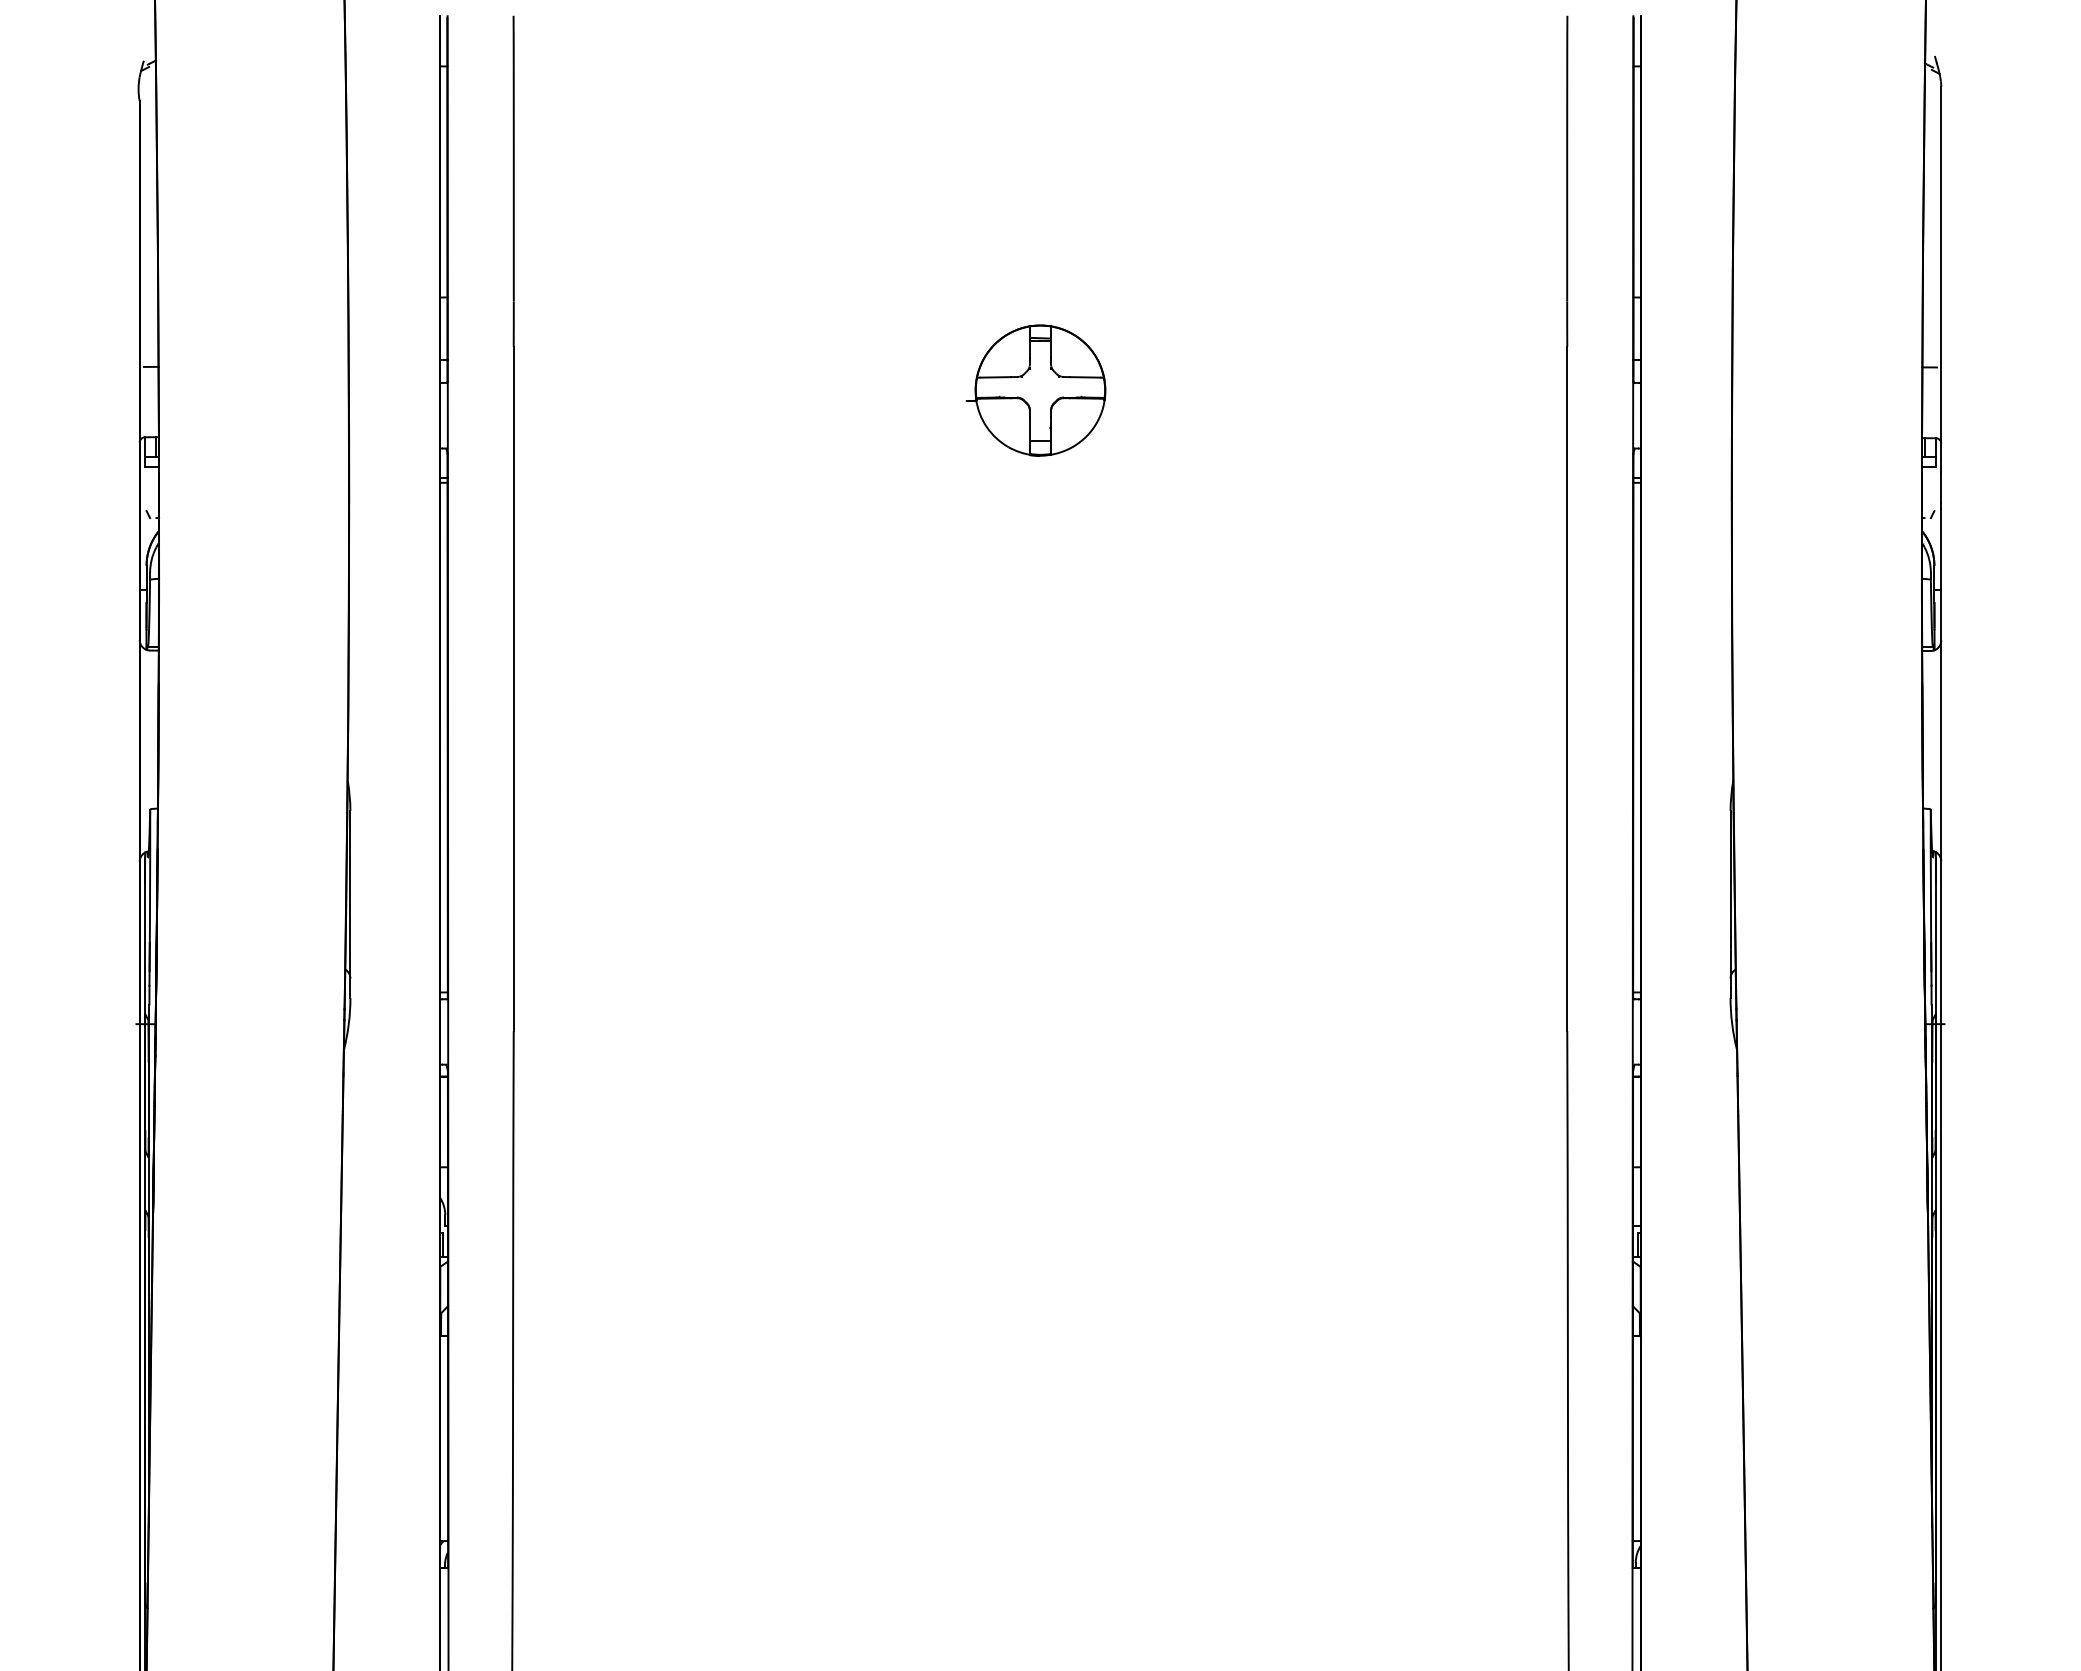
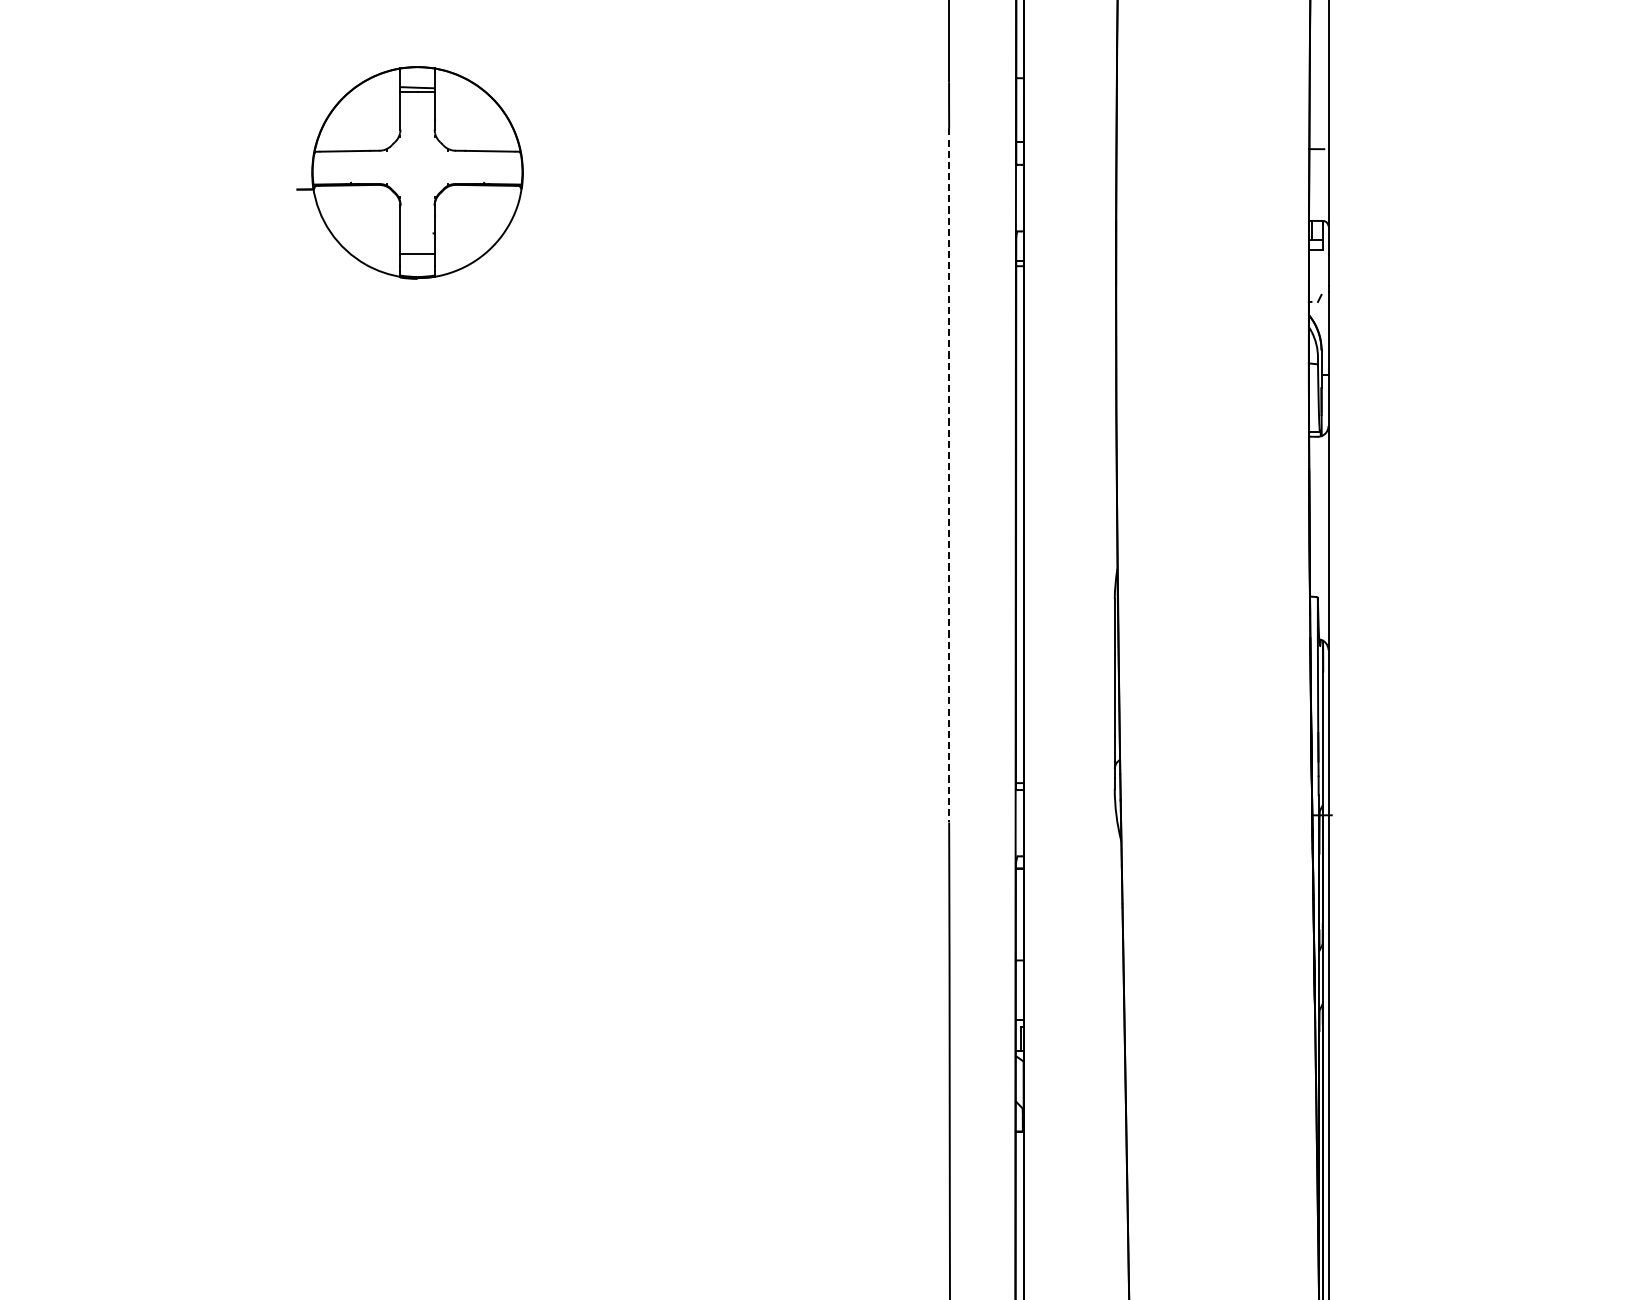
part: (1035, 390) -> (409, 172), size x1.6
line: (1567, 689) -> (949, 475), solid -> dashed

